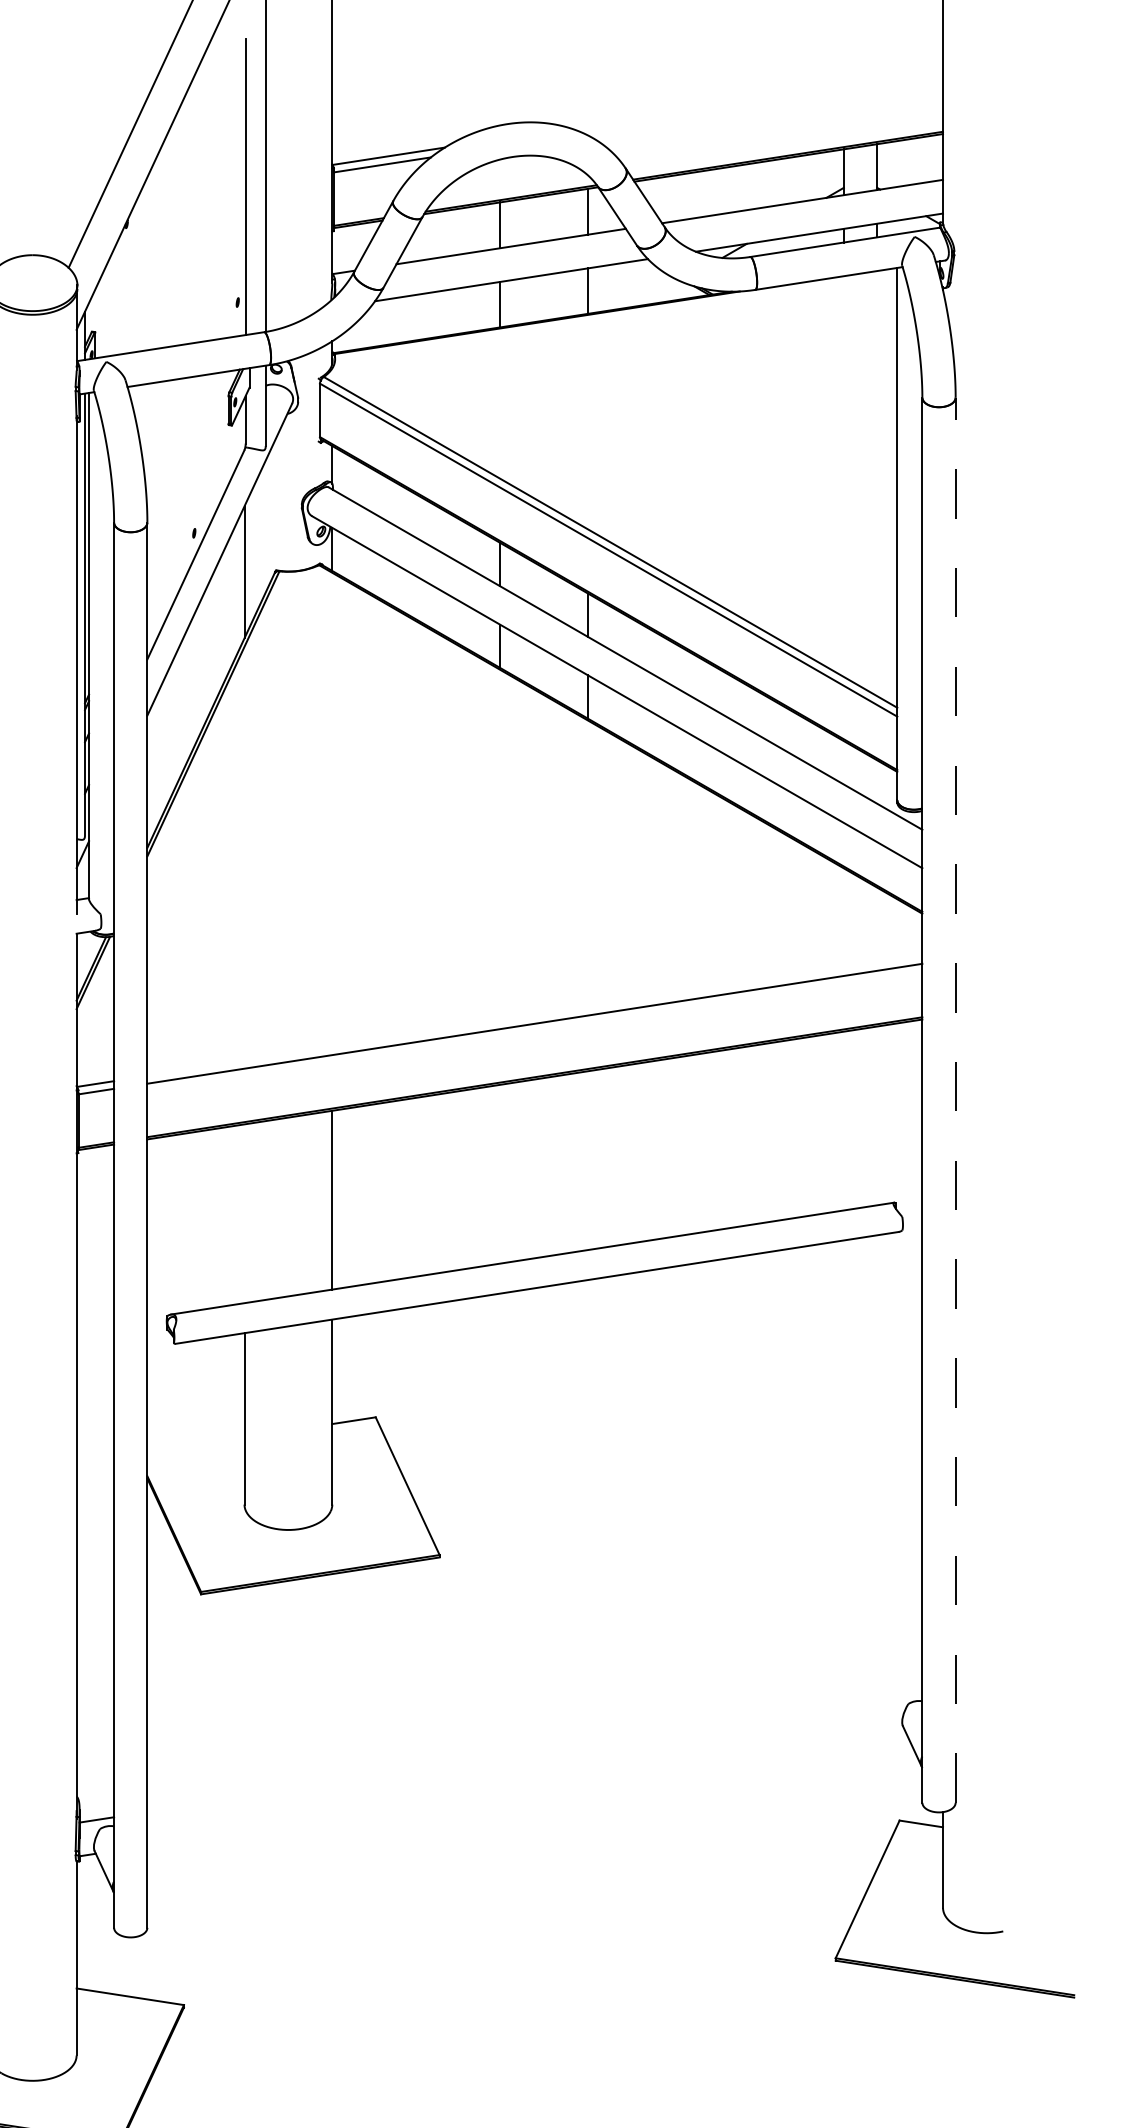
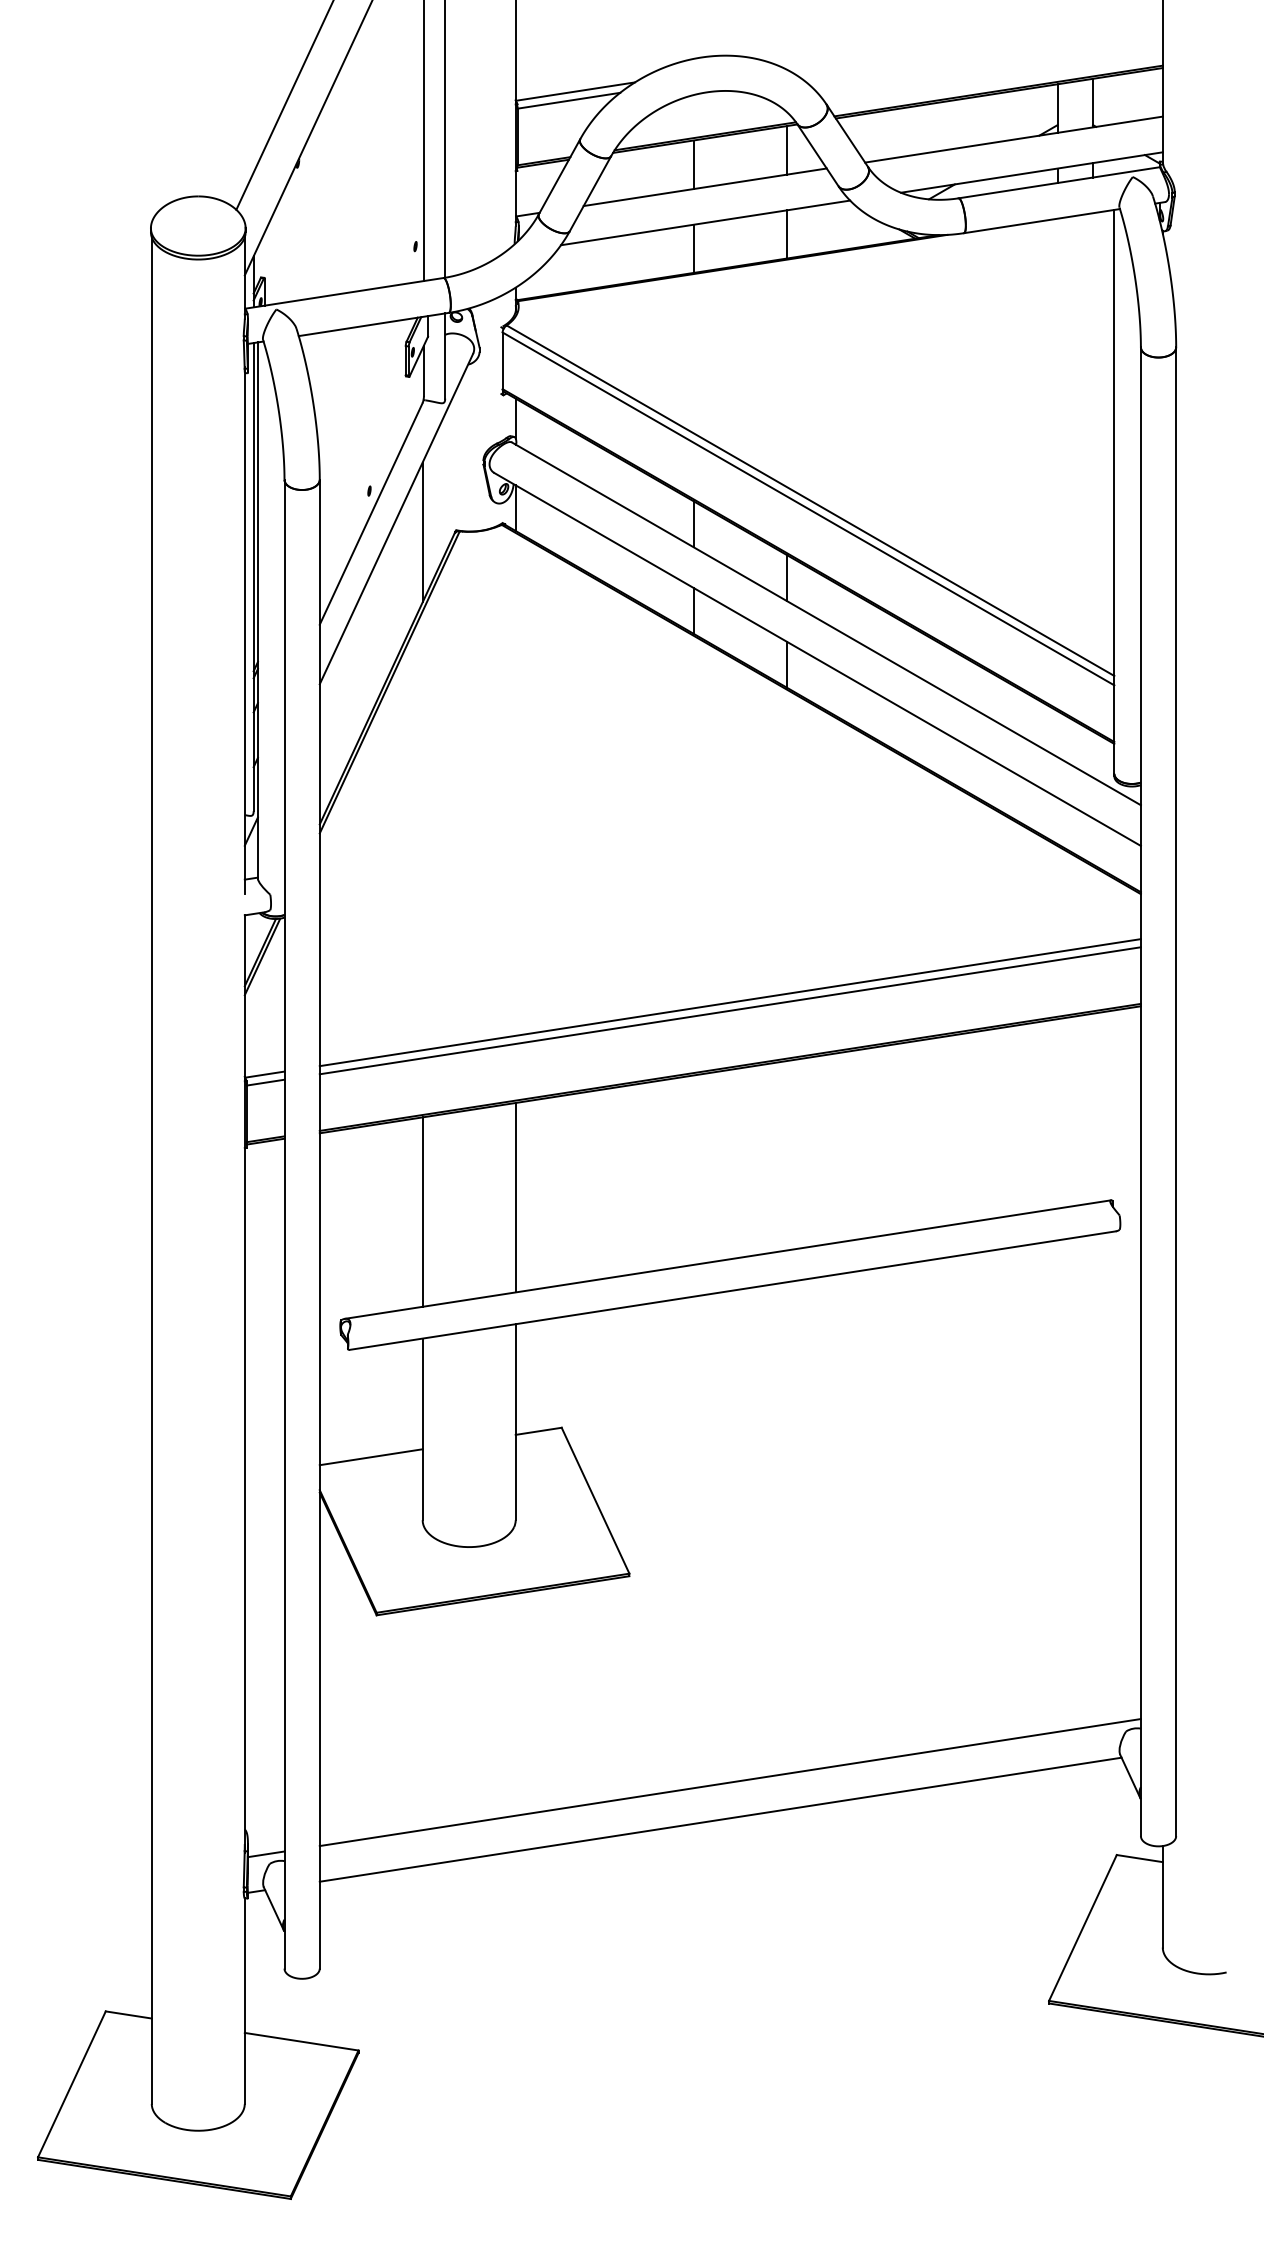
line: (534, 1015) -> (729, 1002), added
line: (955, 1099) -> (1176, 1091), dashed -> solid
line: (244, 1213) -> (422, 1211), added
line: (195, 1445) -> (370, 1457), added
line: (534, 1752) -> (729, 1782), added
line: (525, 1787) -> (720, 1819), added

